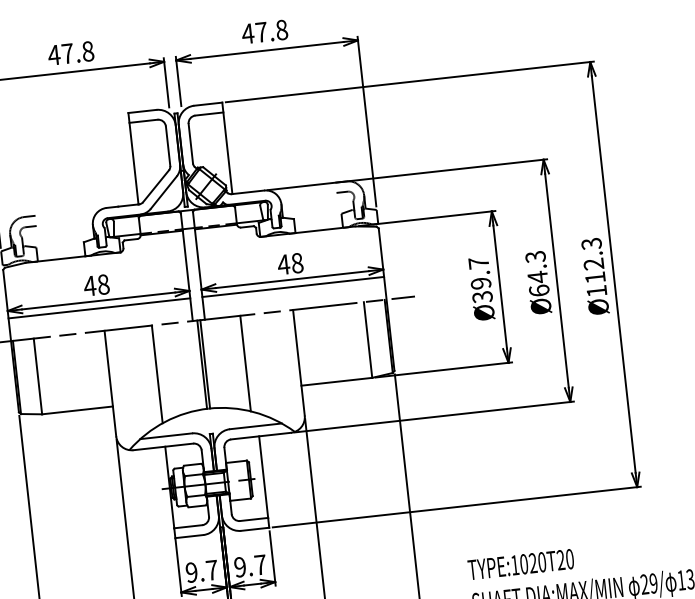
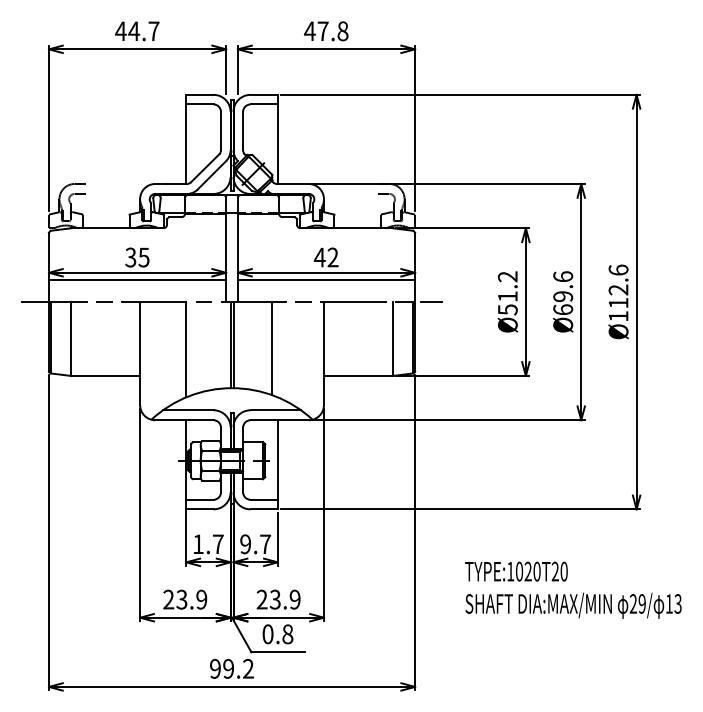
text: (77, 52) -> (143, 31), 47.8 -> 44.7
text: (591, 243) -> (618, 269), Ø112.3 -> Ø112.6
text: (296, 263) -> (332, 257), 48 -> 42
text: (536, 266) -> (563, 286), Ø64.3 -> Ø69.6
text: (480, 279) -> (507, 292), Ø39.7 -> Ø51.2
text: (95, 285) -> (136, 257), 48 -> 35
text: (191, 572) -> (198, 544), 9.7 -> 1.7

